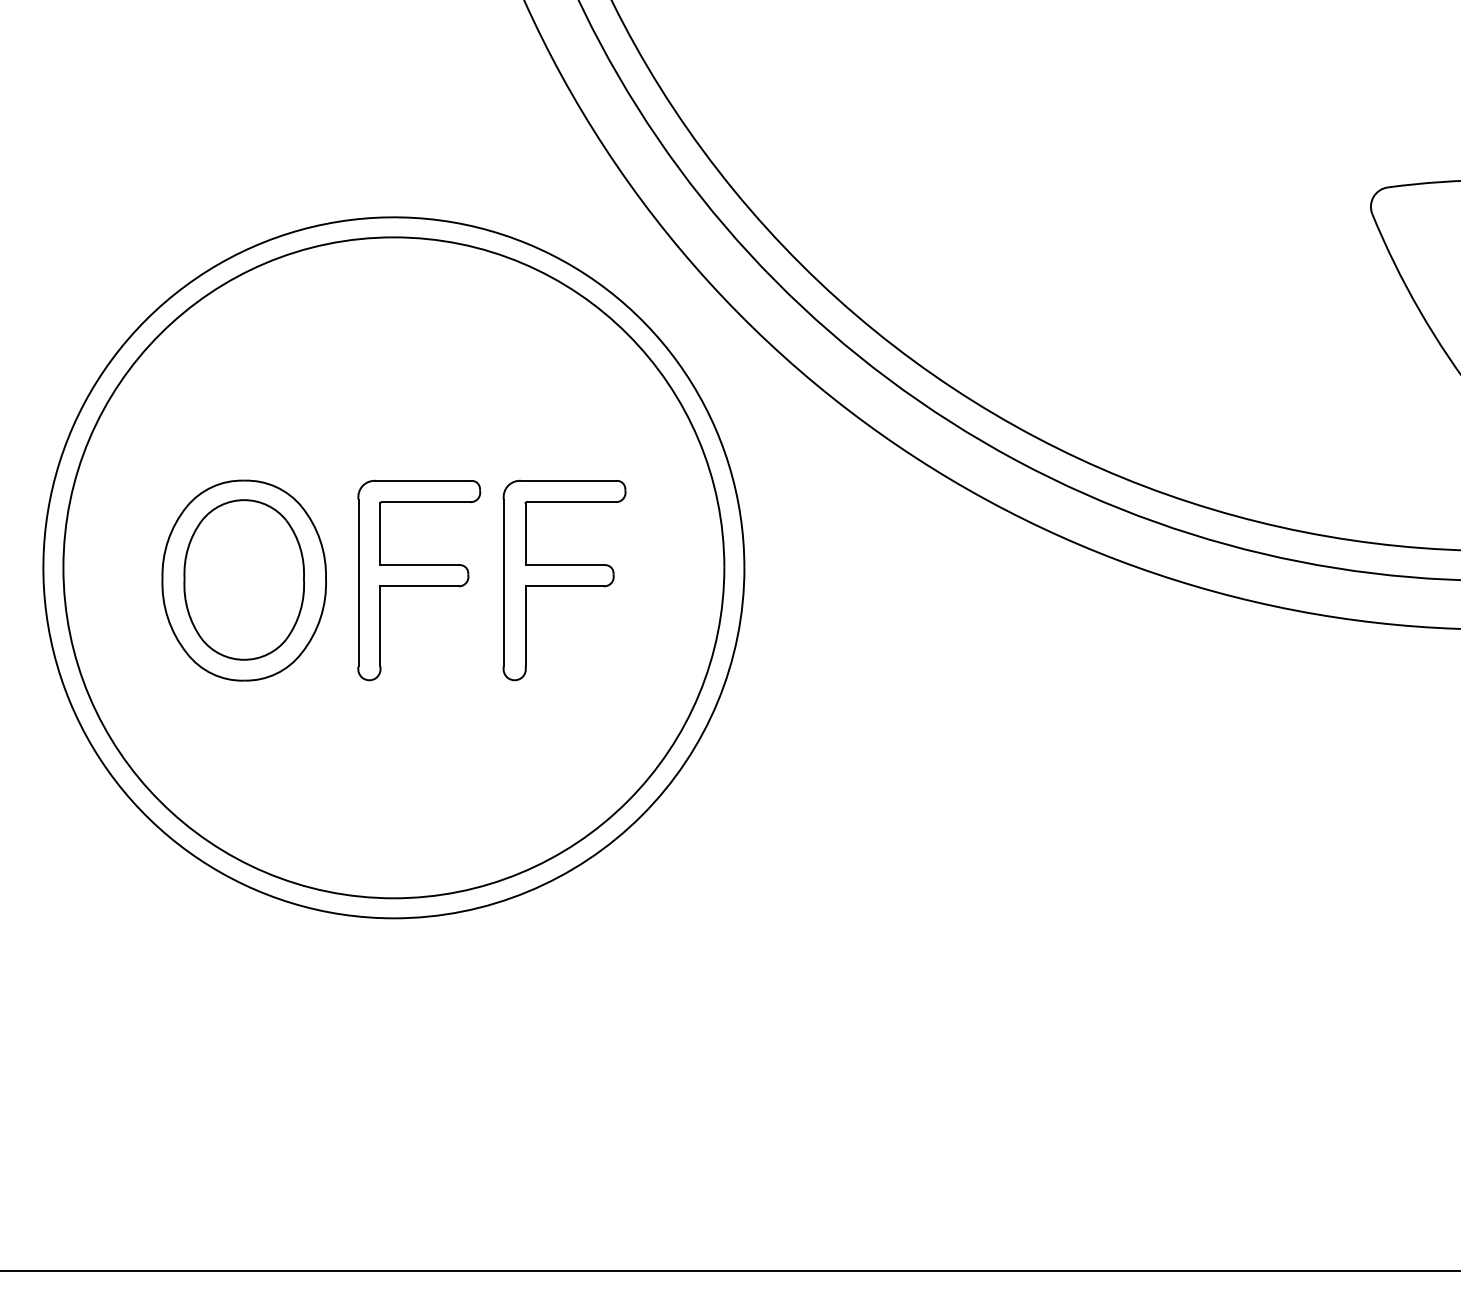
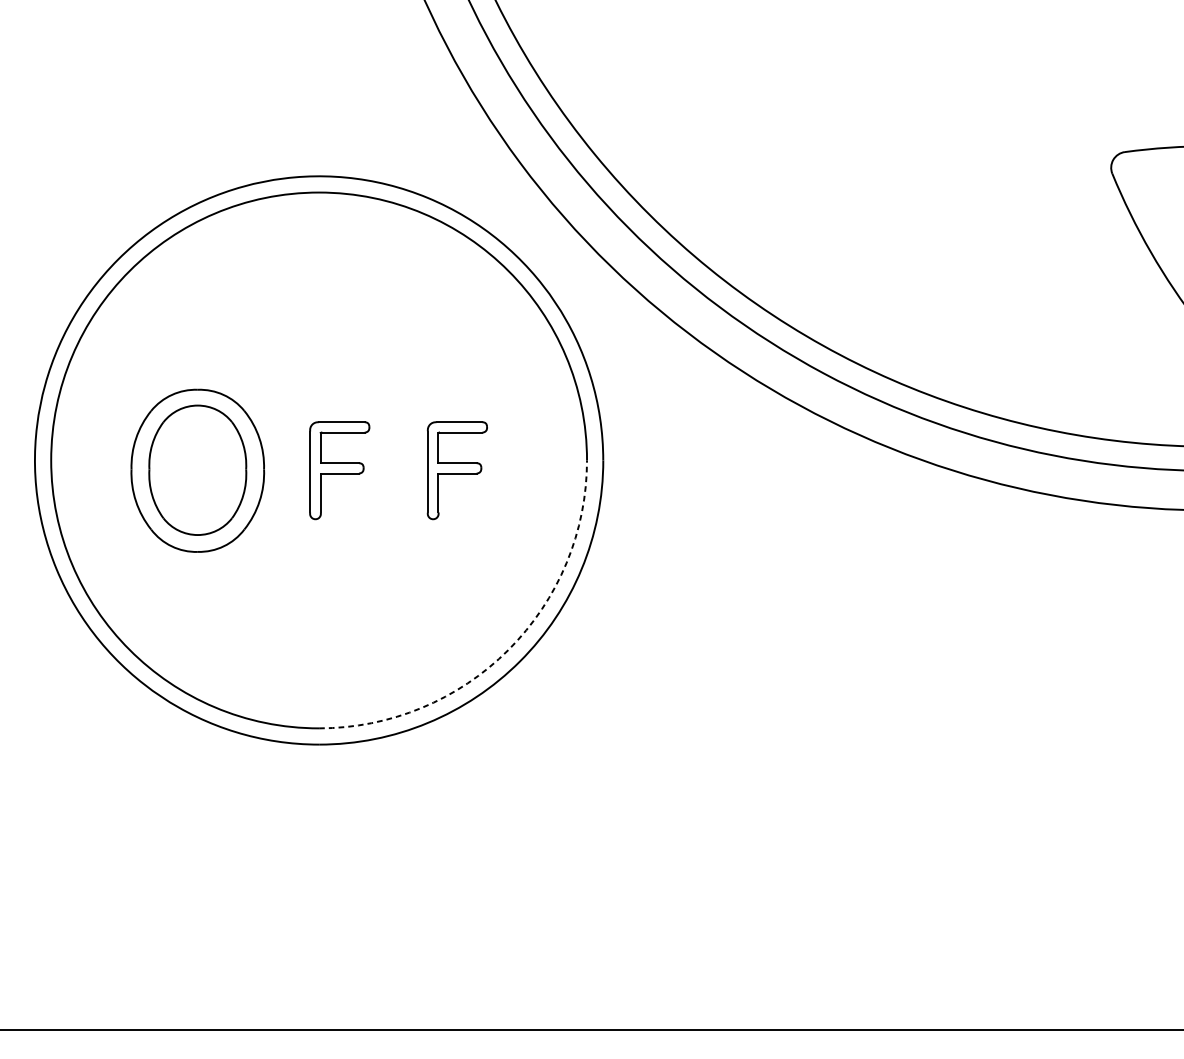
part: (419, 580) -> (339, 470), size x0.6
part: (564, 580) -> (457, 470), size x0.6
arc: (627, 801) -> (508, 649), solid -> dashed

